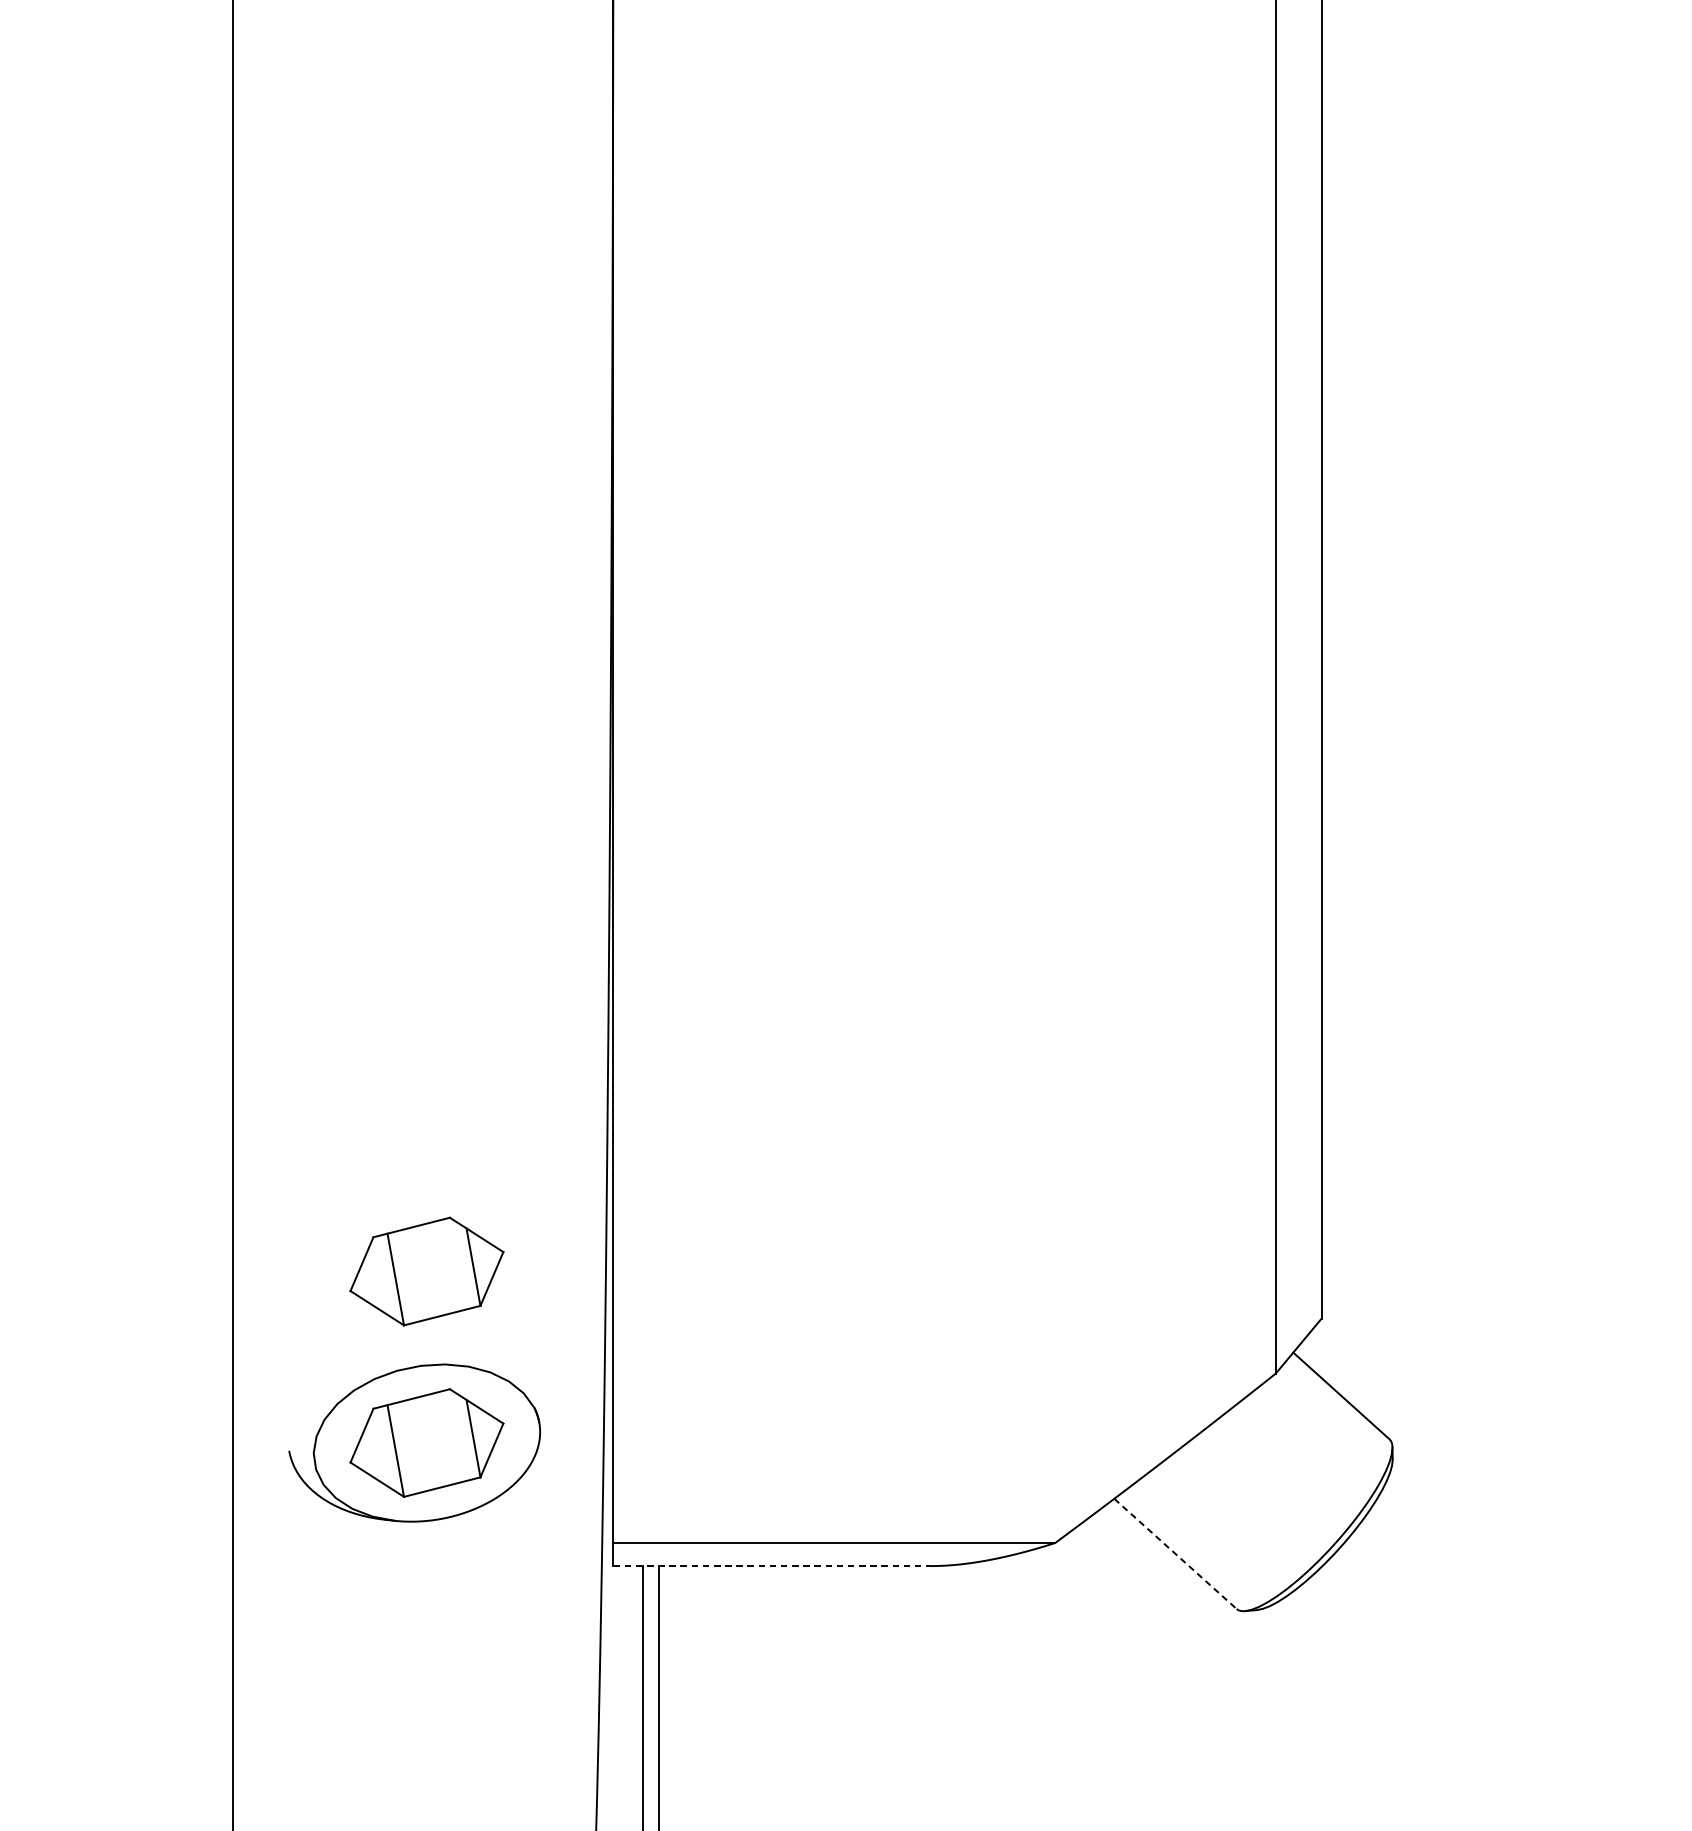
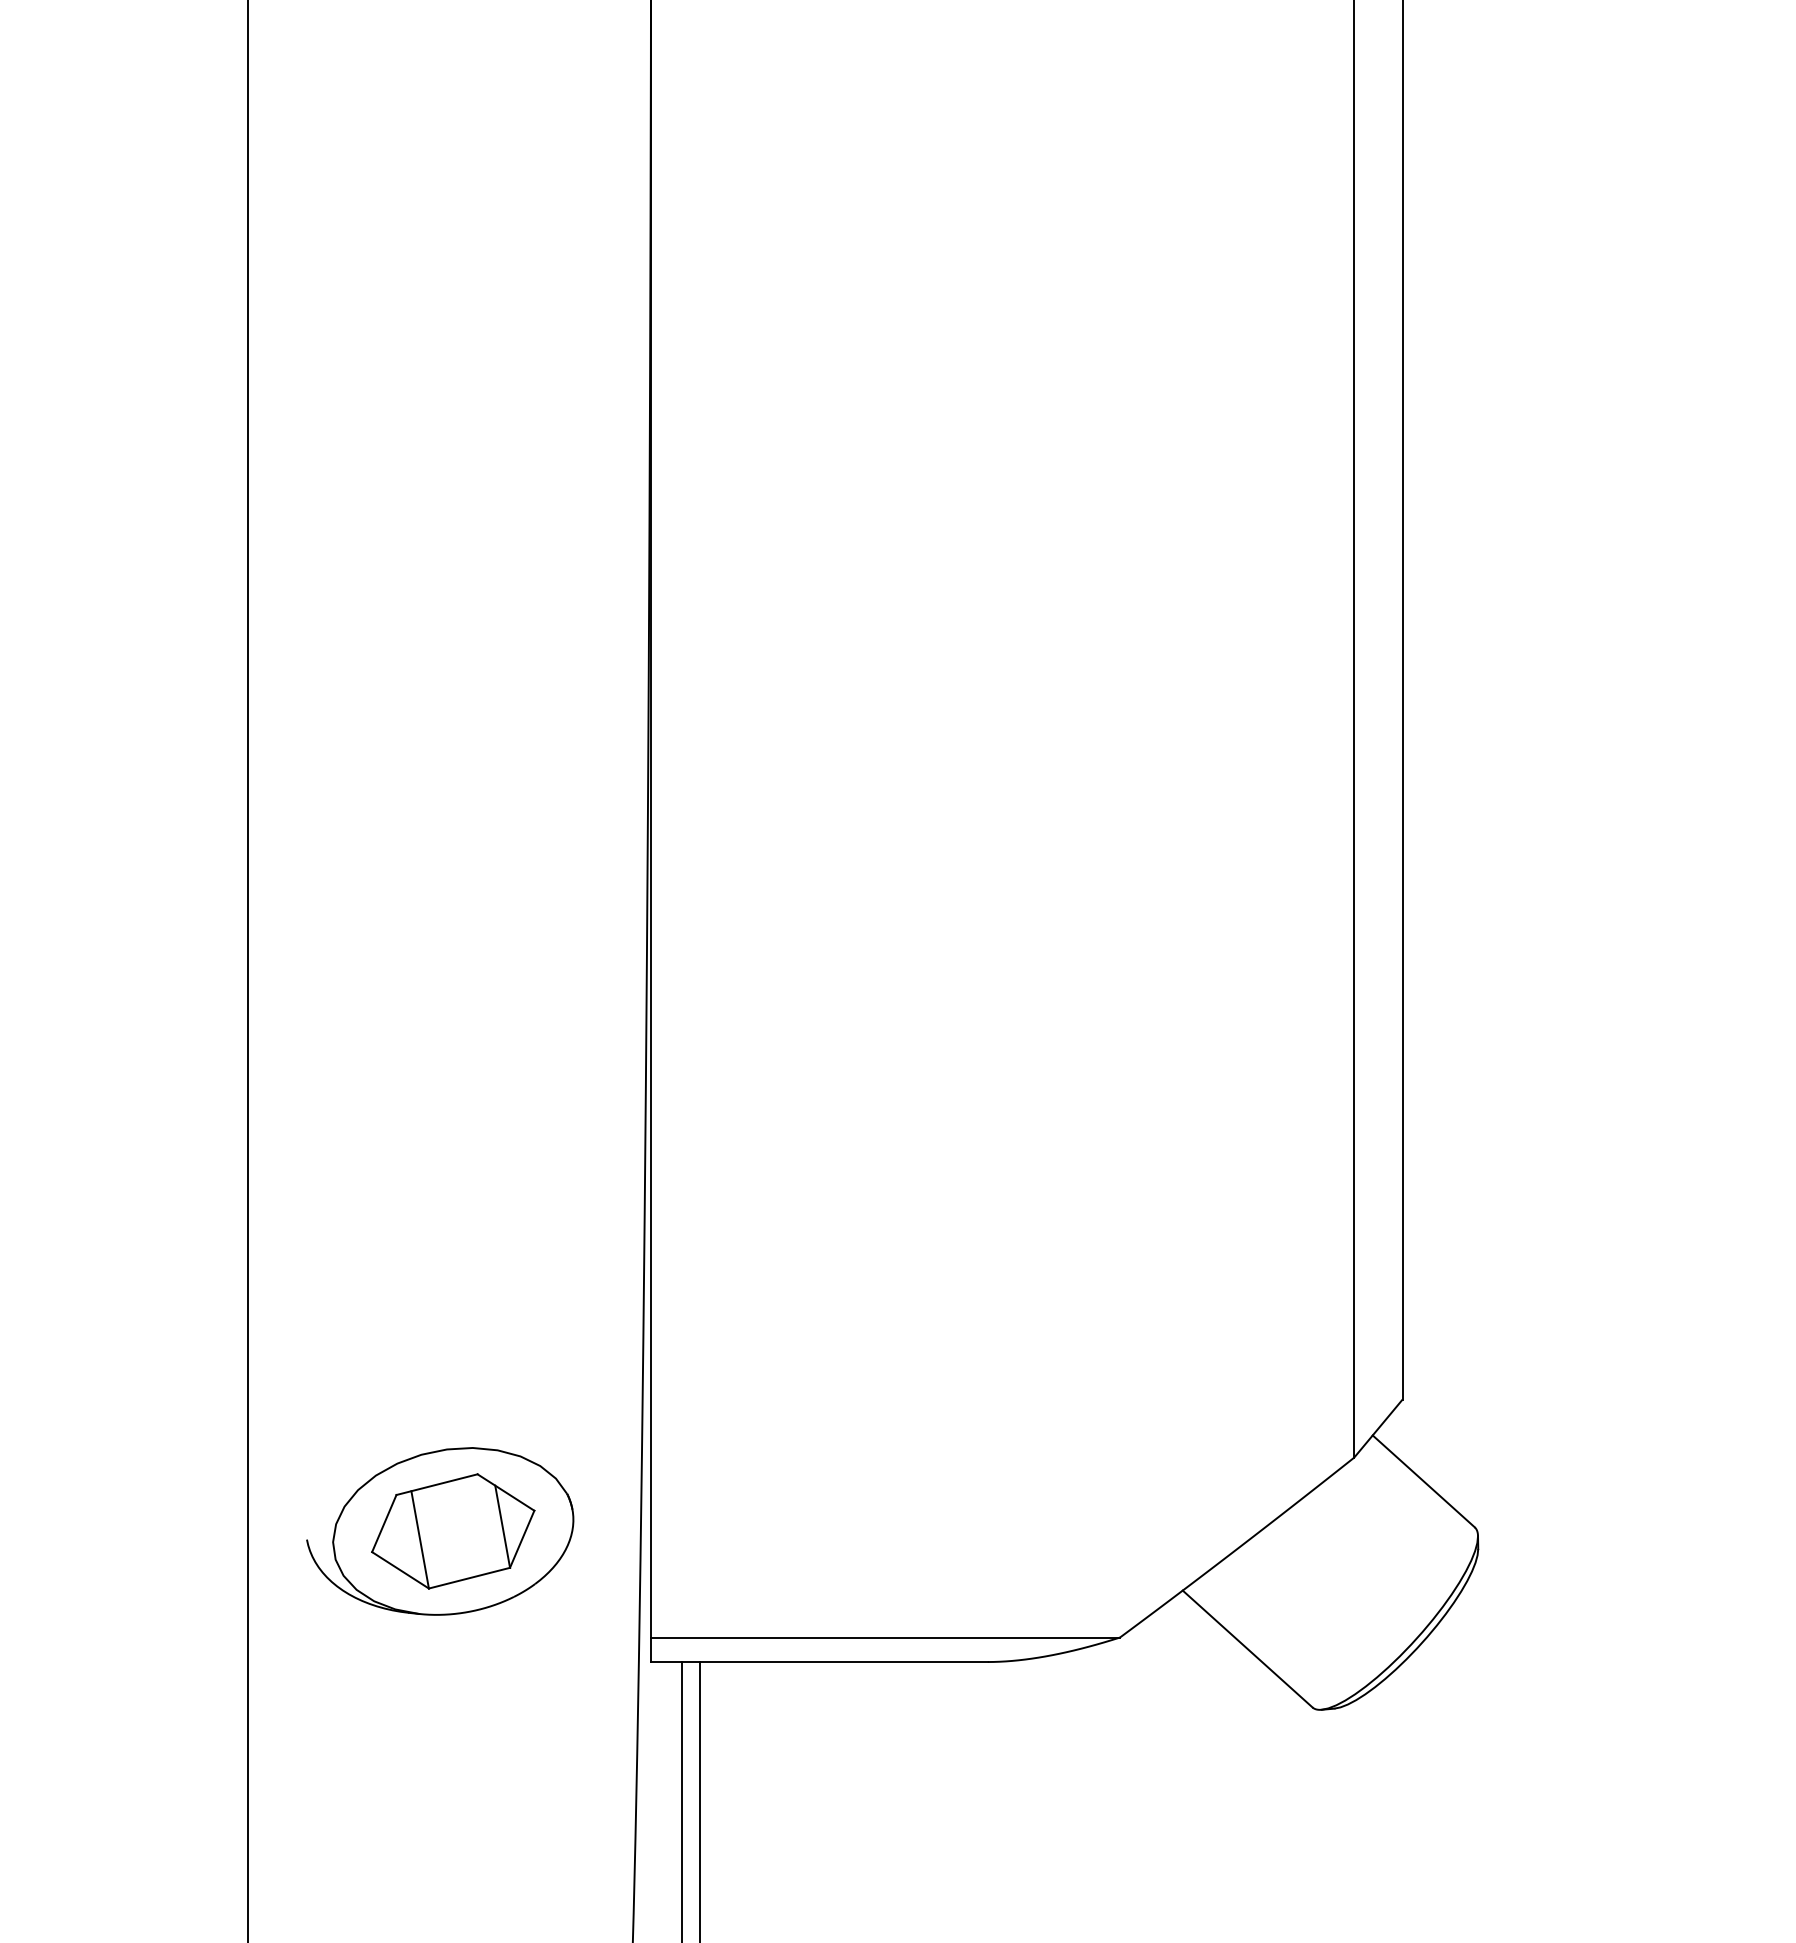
part: (427, 1271) -> (453, 1349), removed
line: (1176, 1554) -> (1248, 1649), dashed -> solid
line: (772, 1566) -> (820, 1662), dashed -> solid

